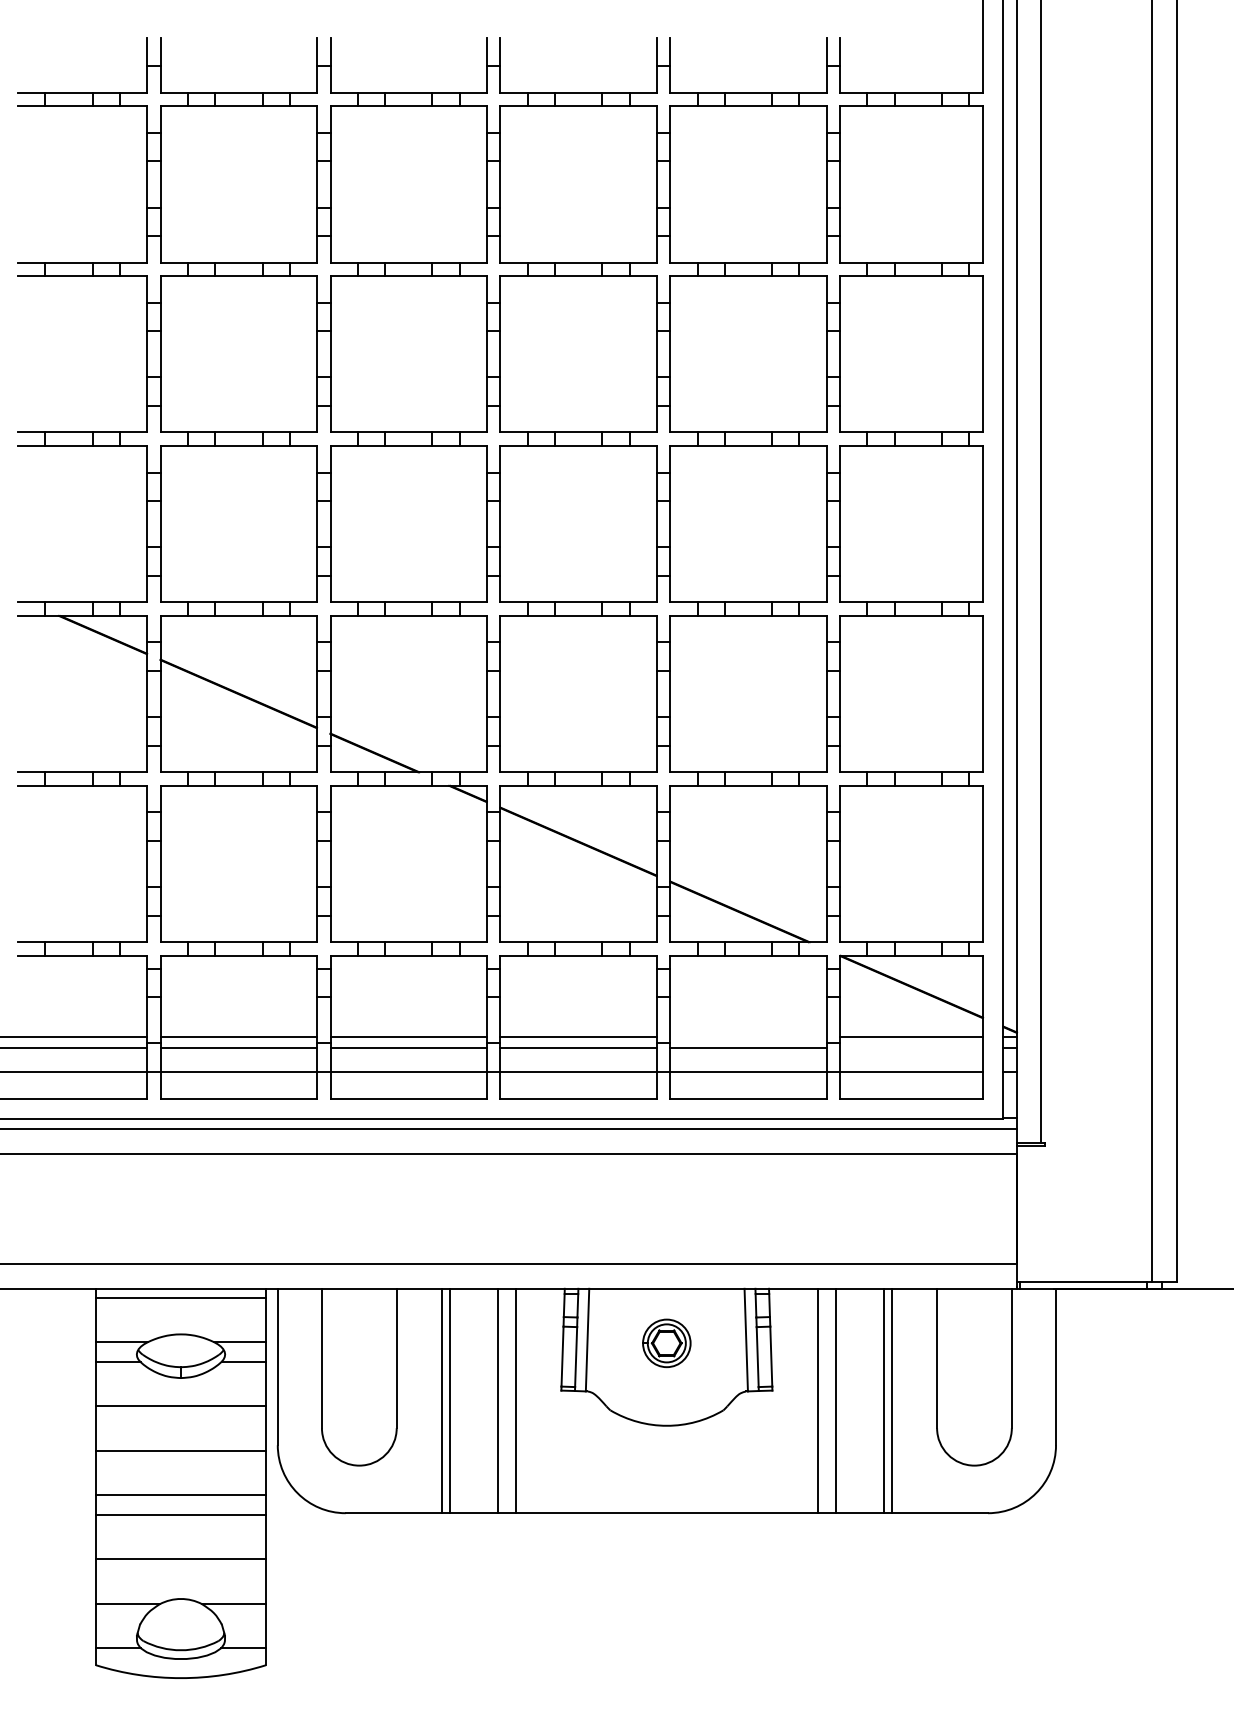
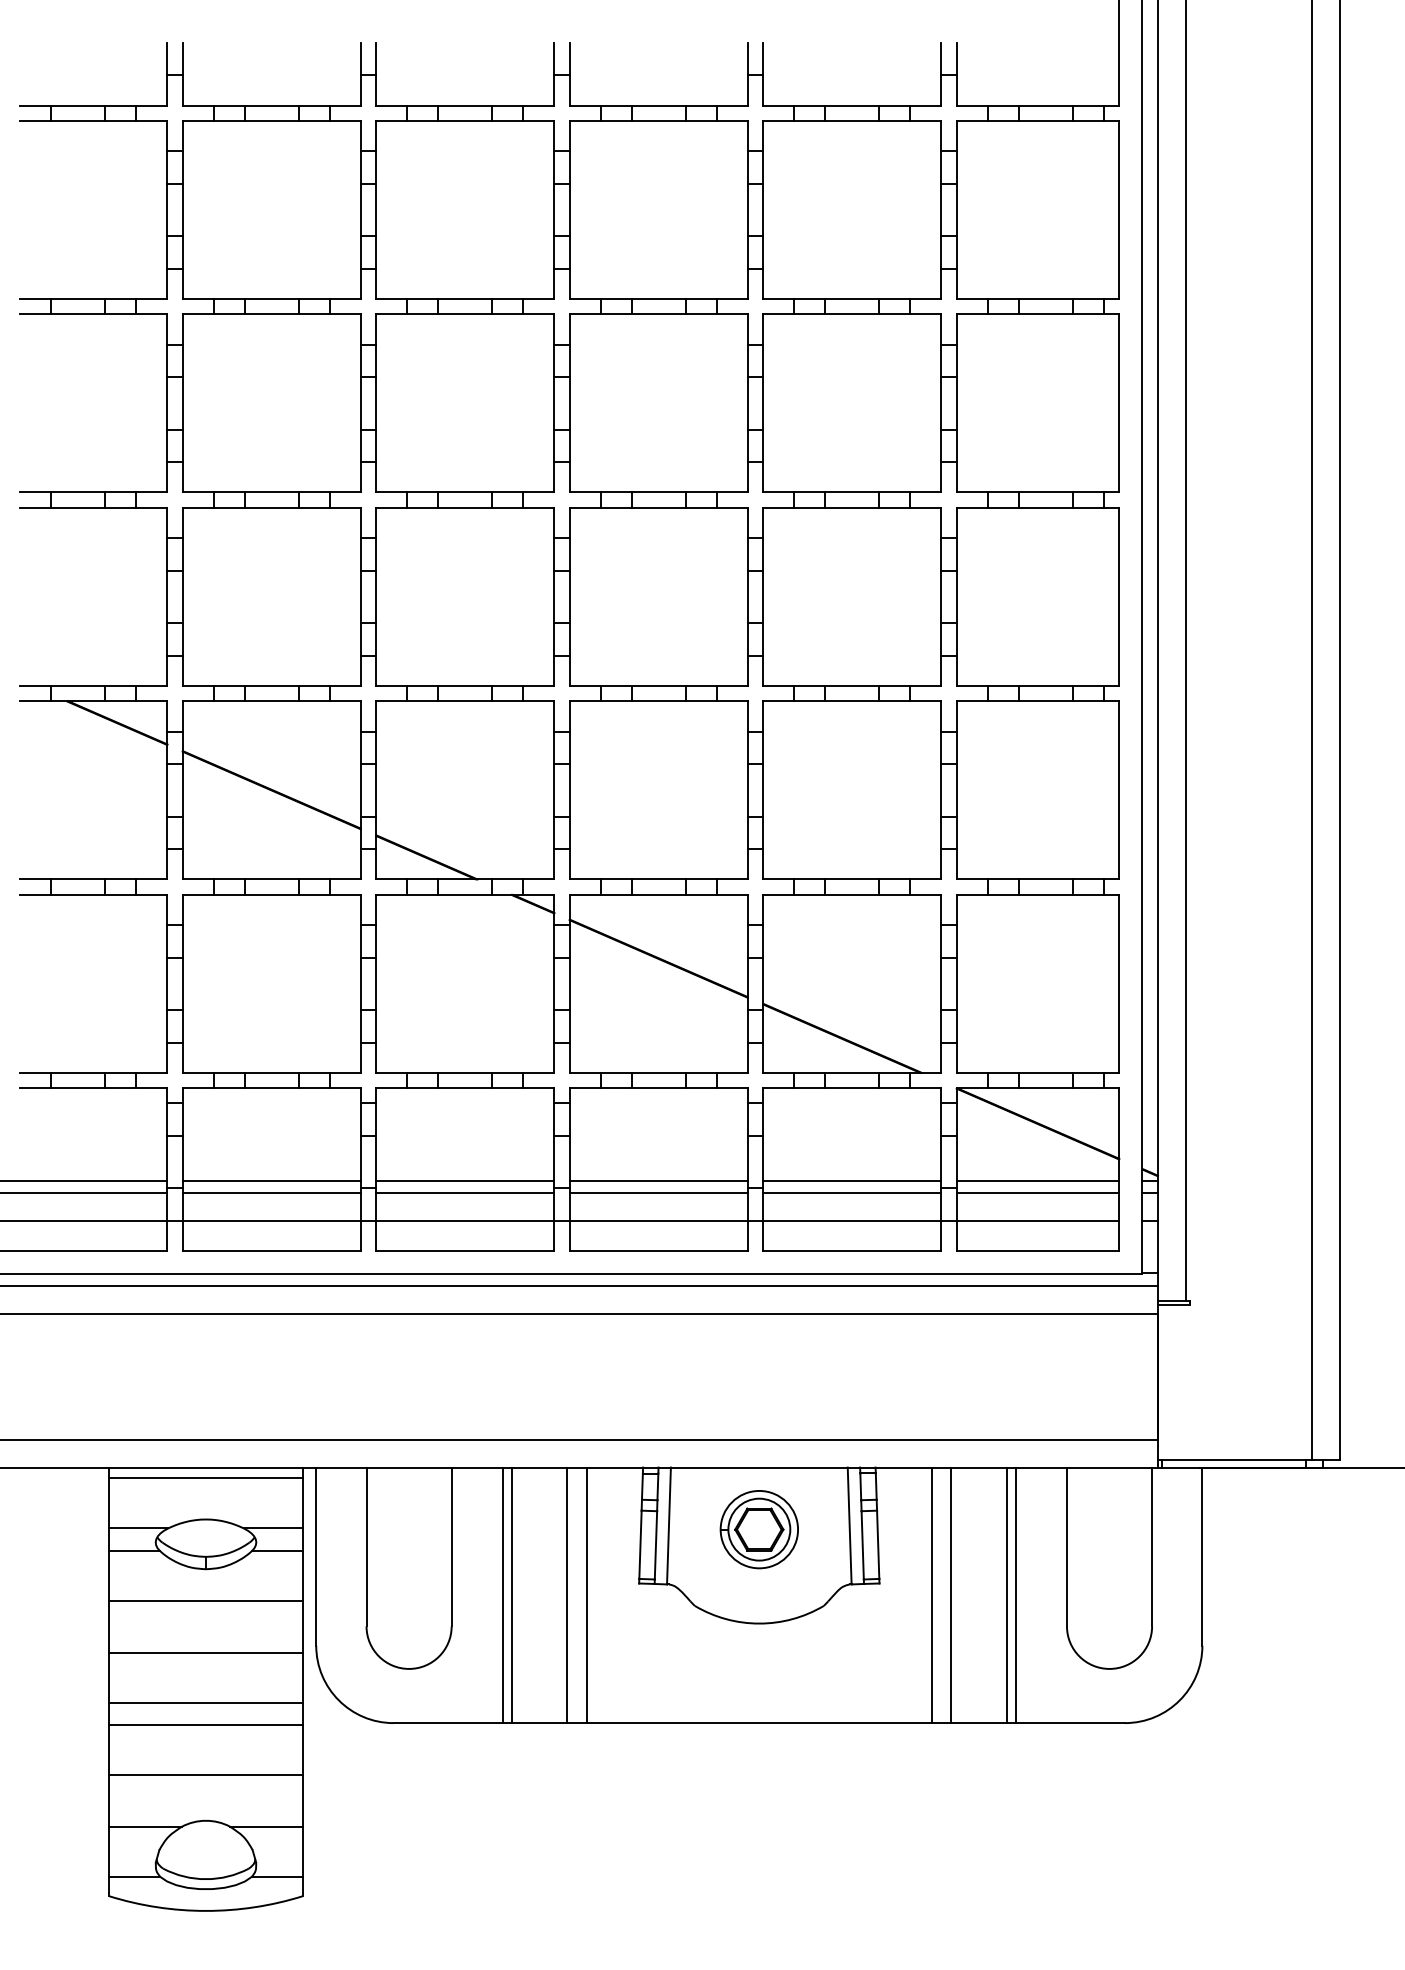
line: (748, 1037) -> (852, 1181), added
line: (911, 1047) -> (1037, 1192), added
part: (666, 1343) -> (758, 1529), size x1.43

